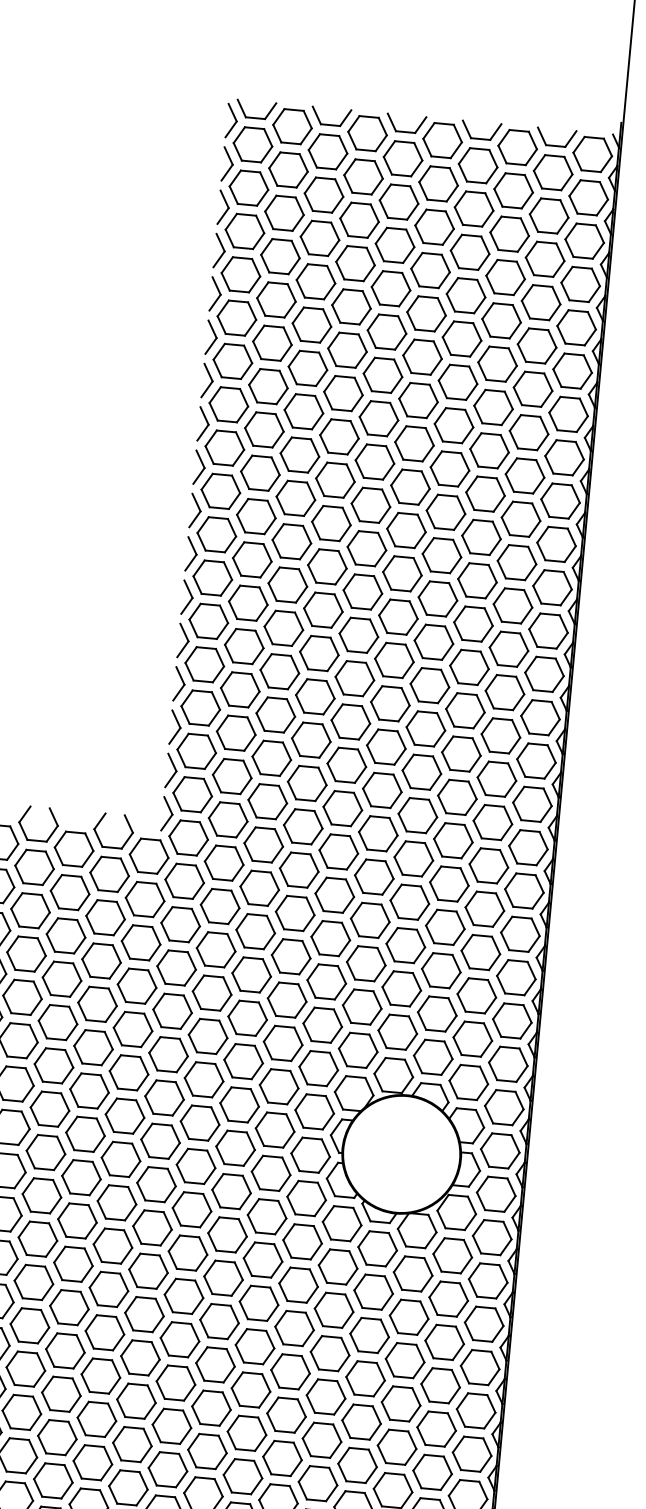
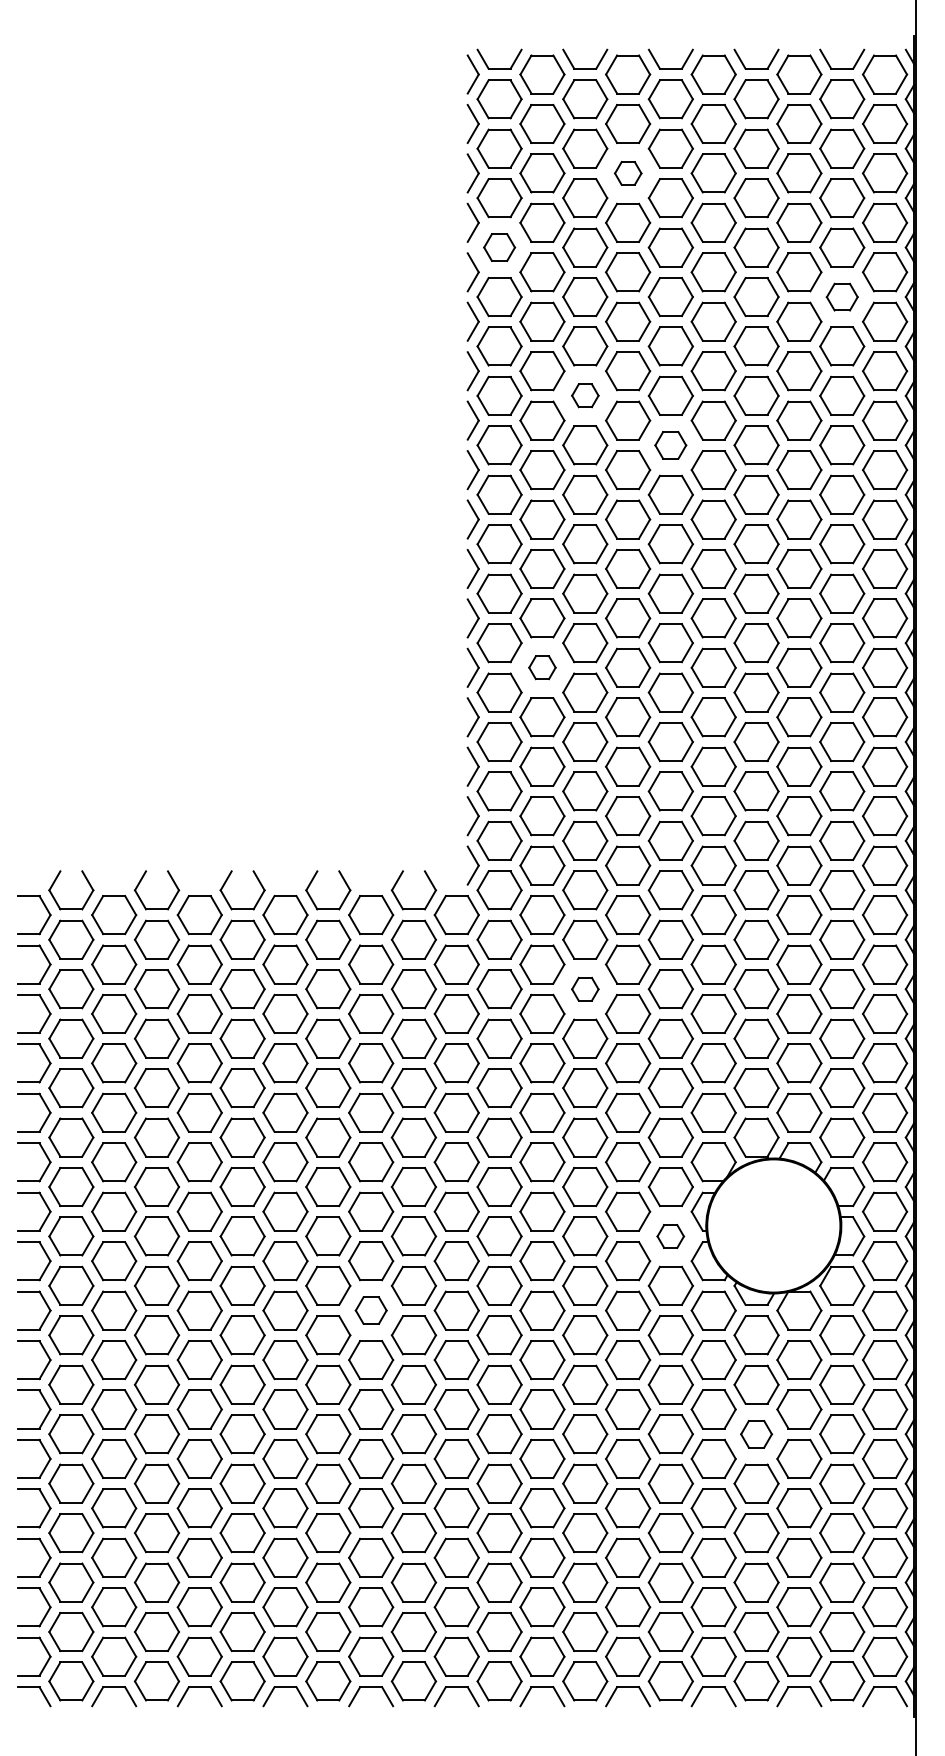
part: (359, 220) -> (628, 173), size x0.6
part: (240, 274) -> (499, 247), size x0.7
part: (537, 346) -> (842, 297), size x0.7
part: (304, 411) -> (585, 395), size x0.6
part: (374, 462) -> (670, 445), size x0.7
part: (244, 646) -> (542, 667), size x0.6
part: (255, 931) -> (585, 989), size x0.6
part: (310, 1155) -> (670, 1236), size x0.6
part: (42, 1195) -> (371, 1310), size x0.7
part: (369, 1335) -> (756, 1434), size x0.7

